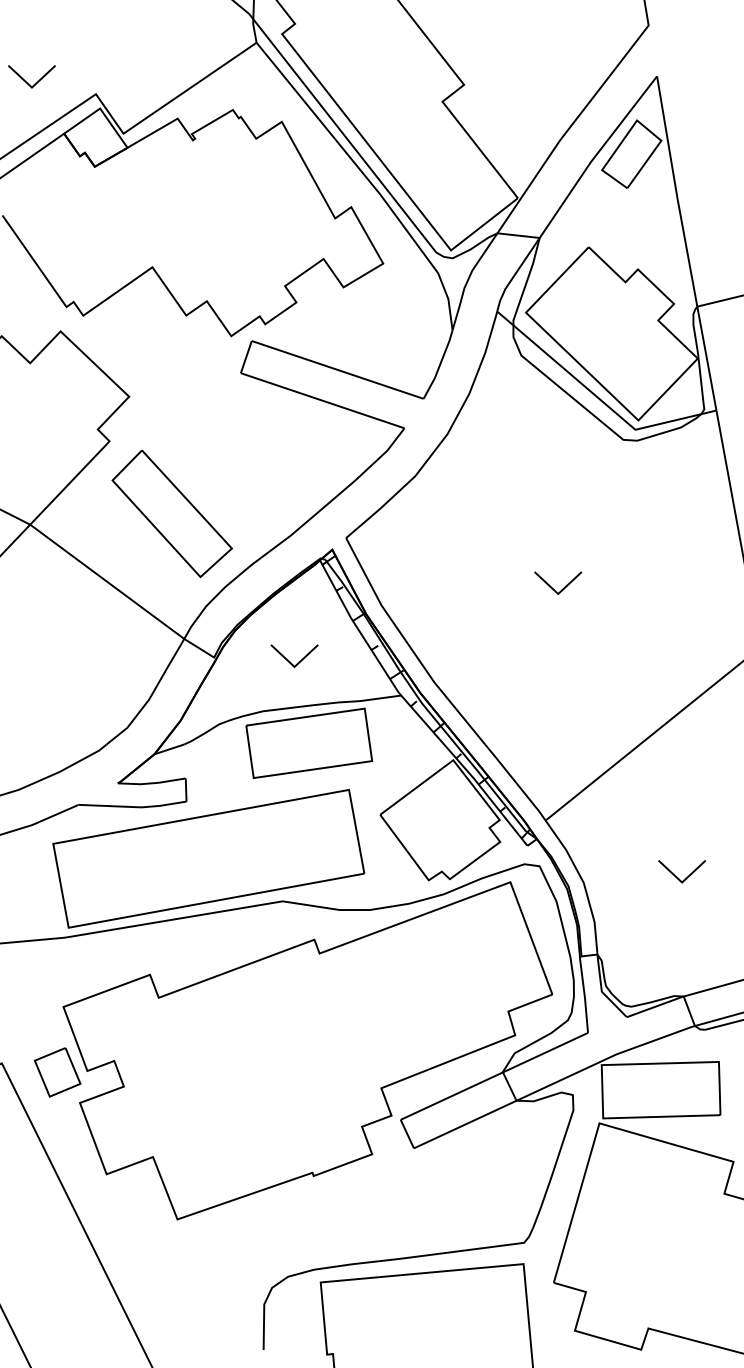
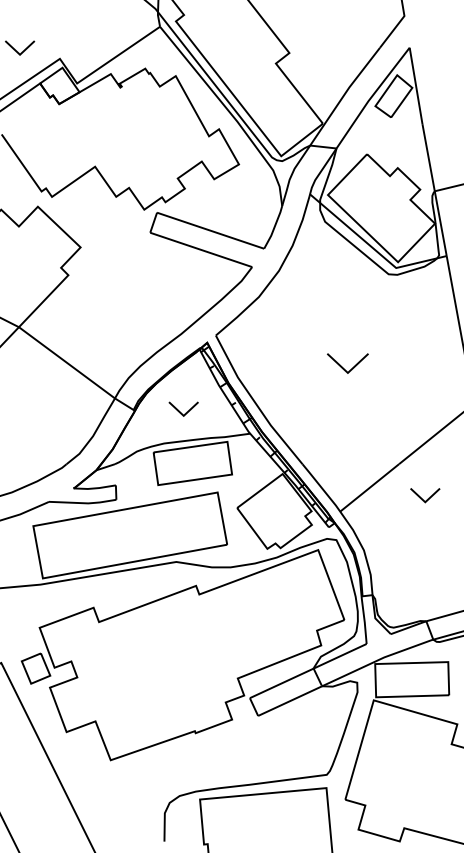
part: (172, 513) -> (107, 320), removed
part: (558, 582) -> (348, 363), size x1.4
part: (682, 871) -> (425, 495), moved

